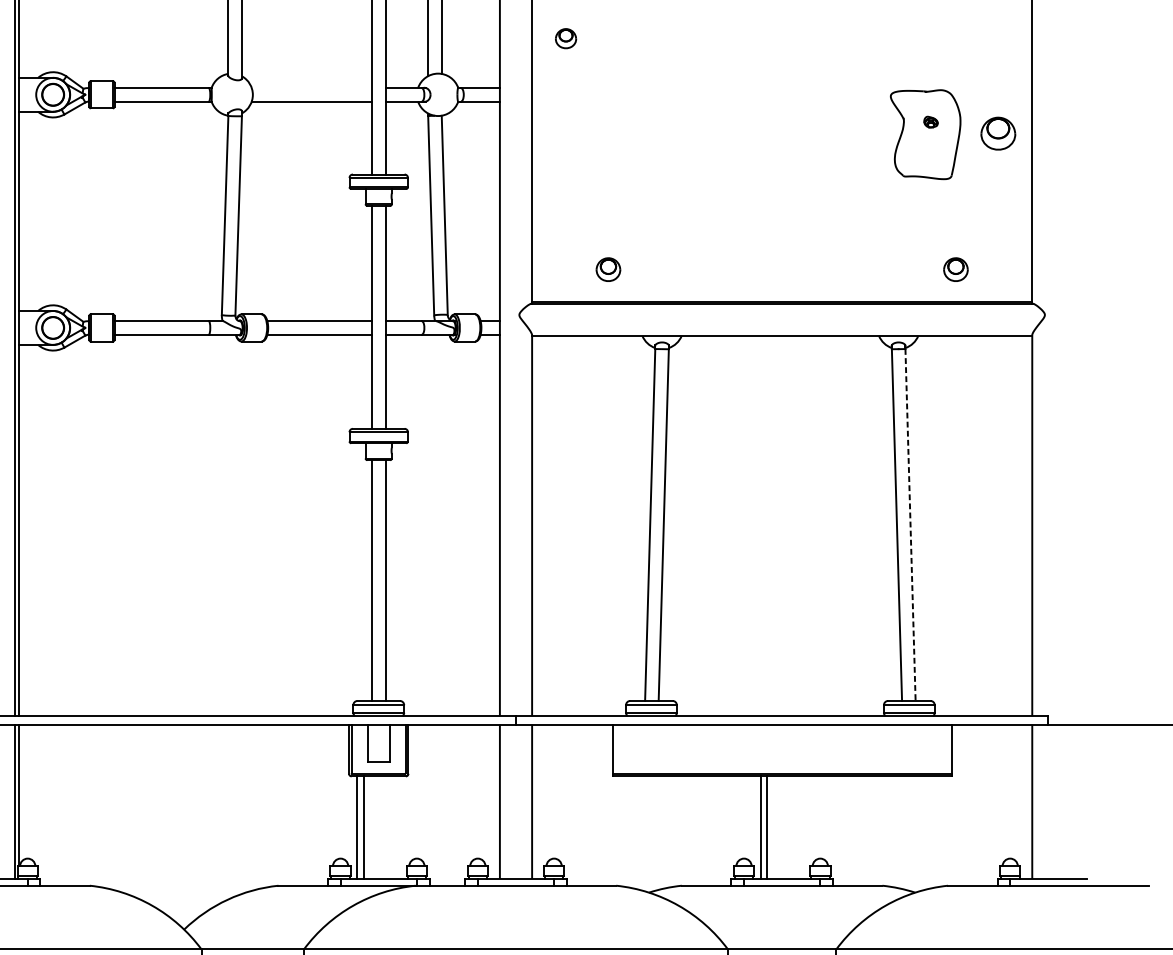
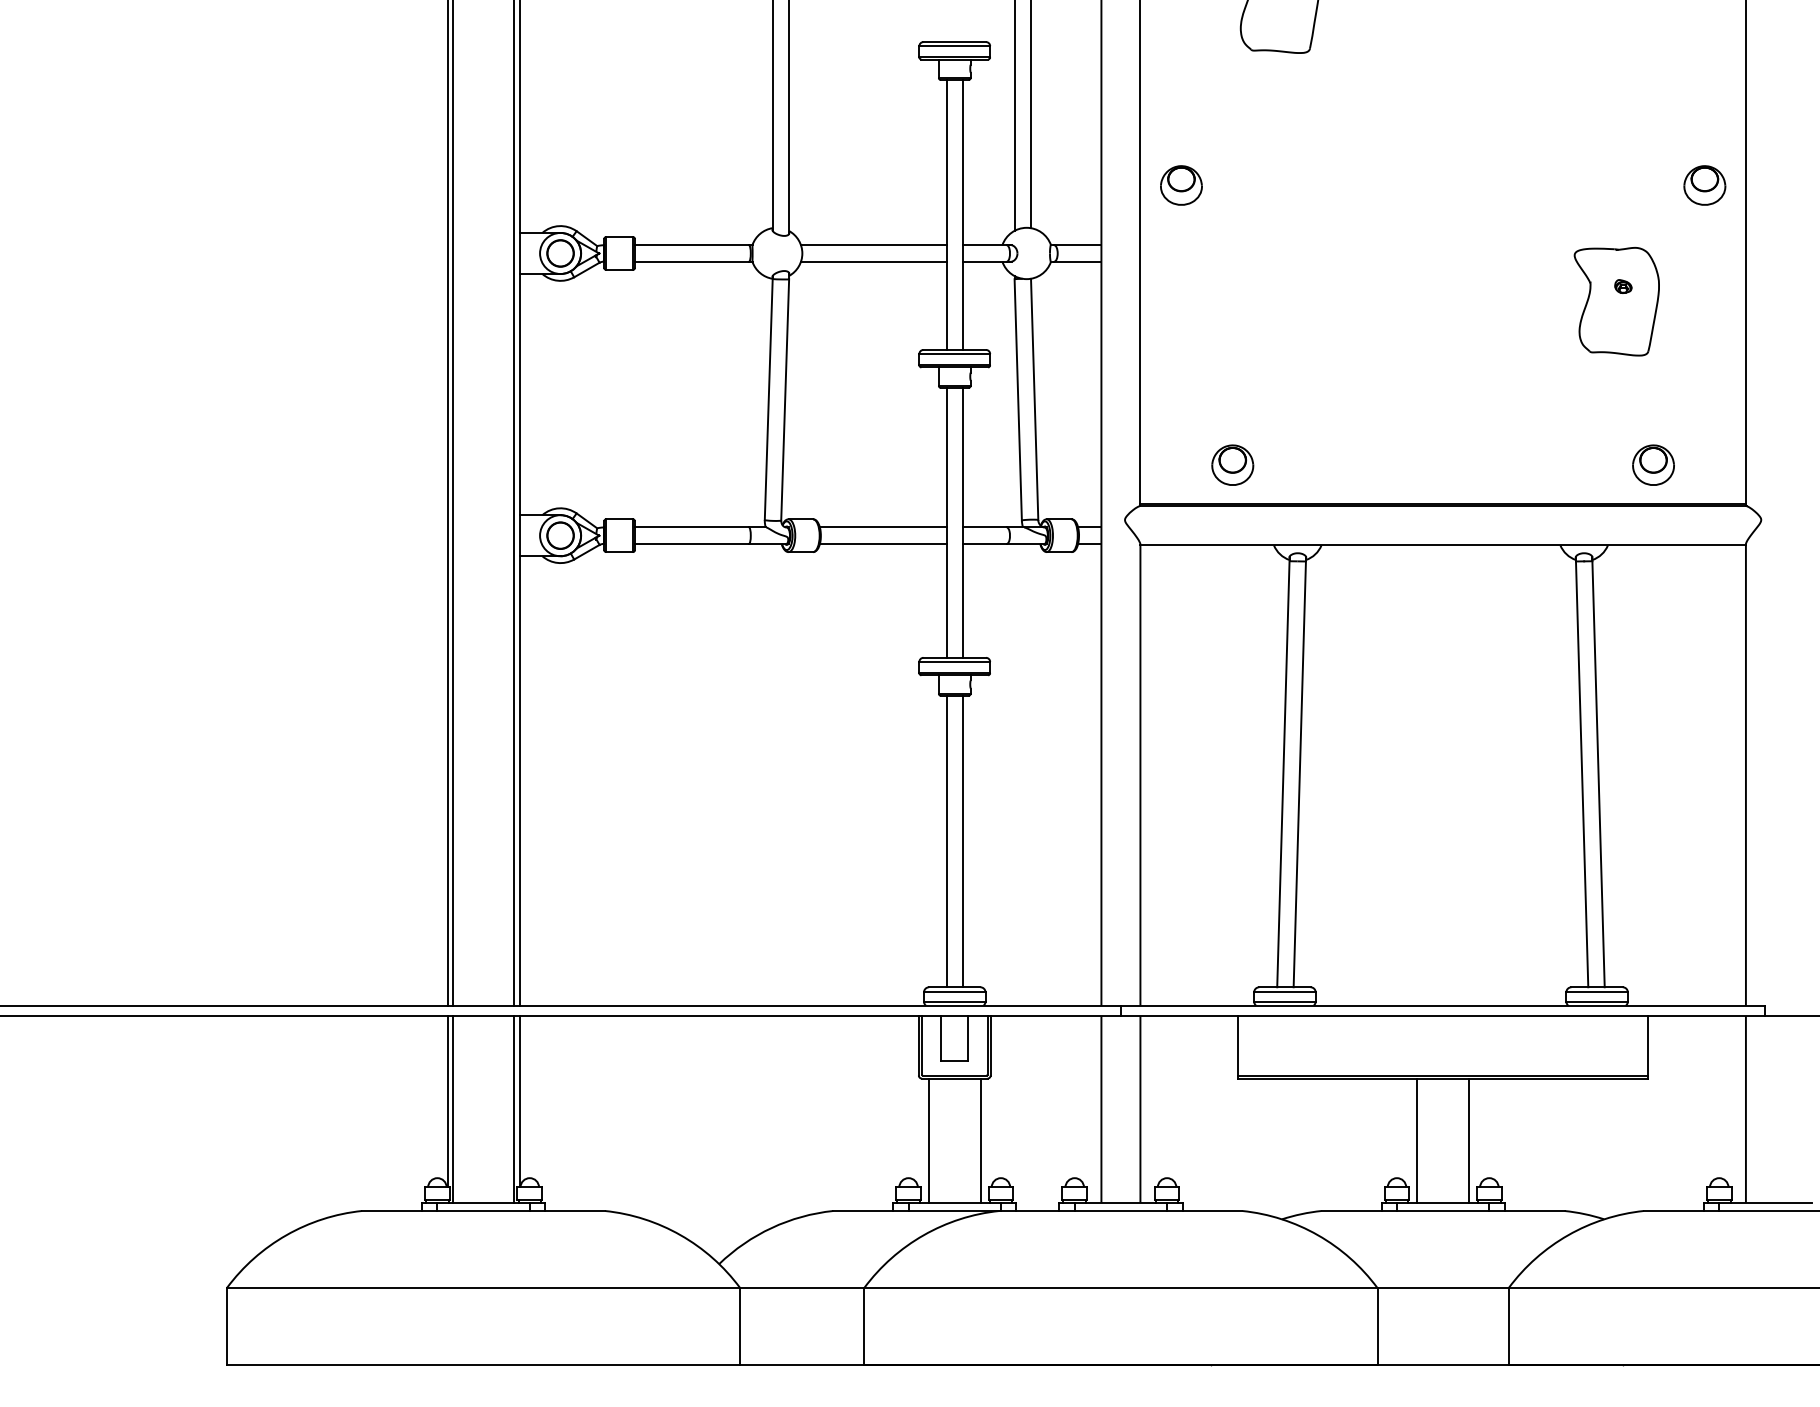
part: (566, 38) -> (1181, 185), size x1.67
line: (311, 88) -> (873, 245), added
part: (998, 133) -> (1704, 185), moved
part: (608, 269) -> (1232, 464), size x1.43
part: (955, 269) -> (1653, 464), size x1.43
line: (910, 525) -> (1598, 774), dashed -> solid
line: (363, 827) -> (980, 1140), moved
line: (767, 827) -> (1469, 1140), moved

